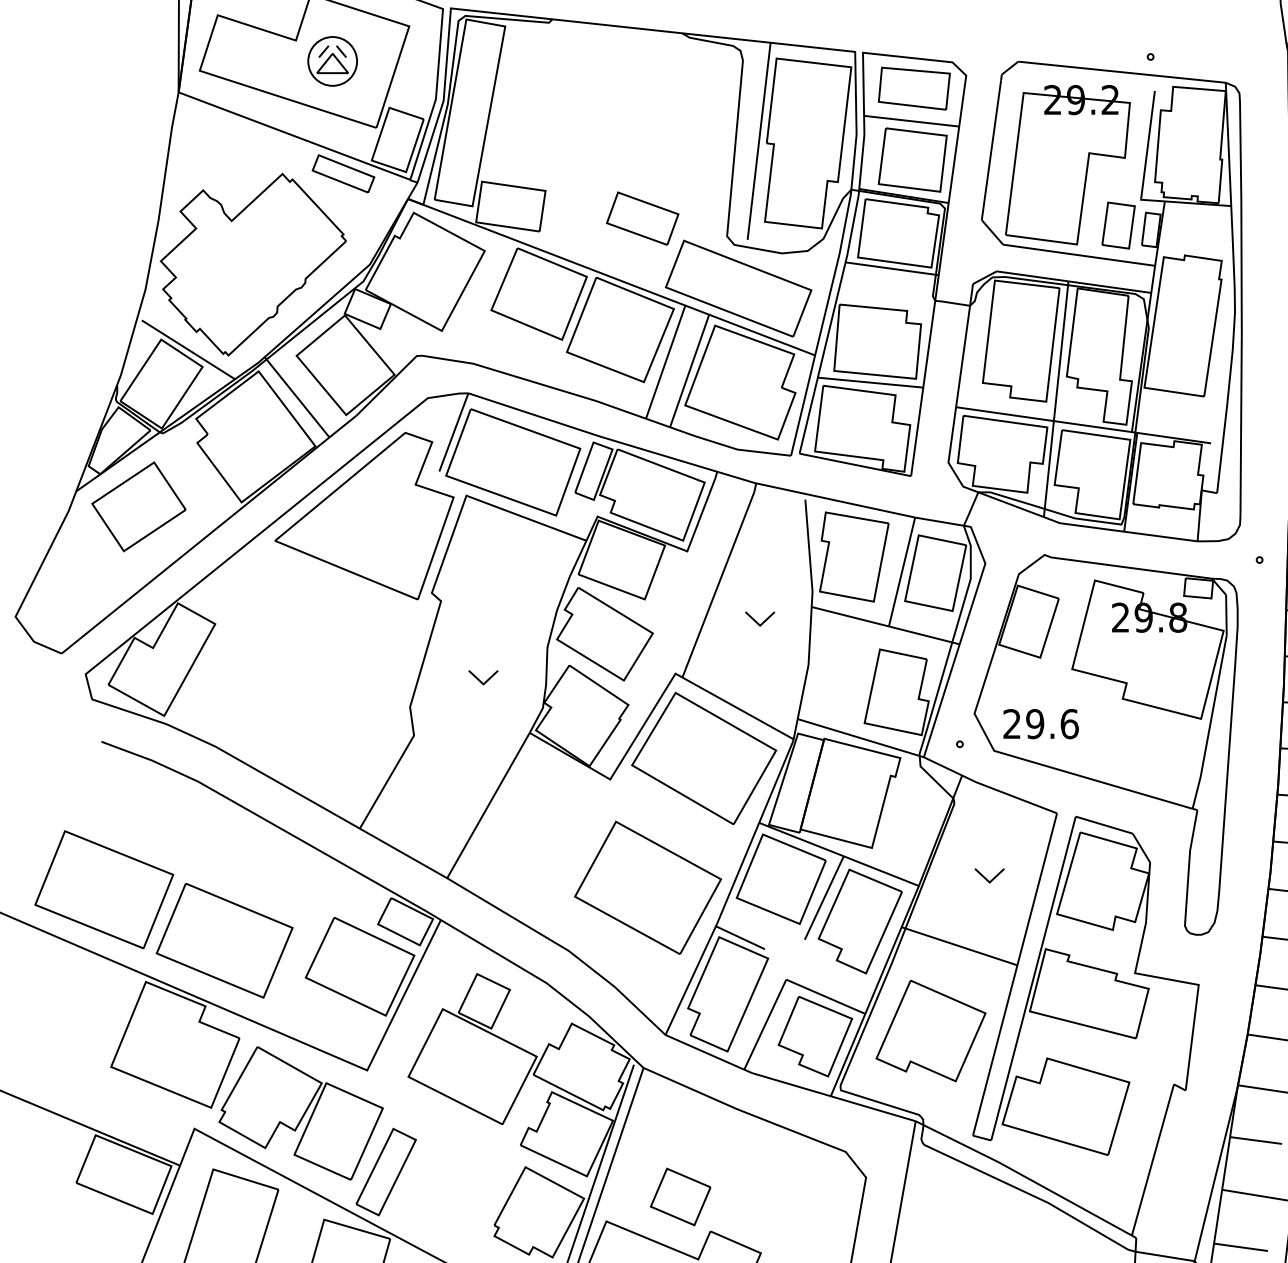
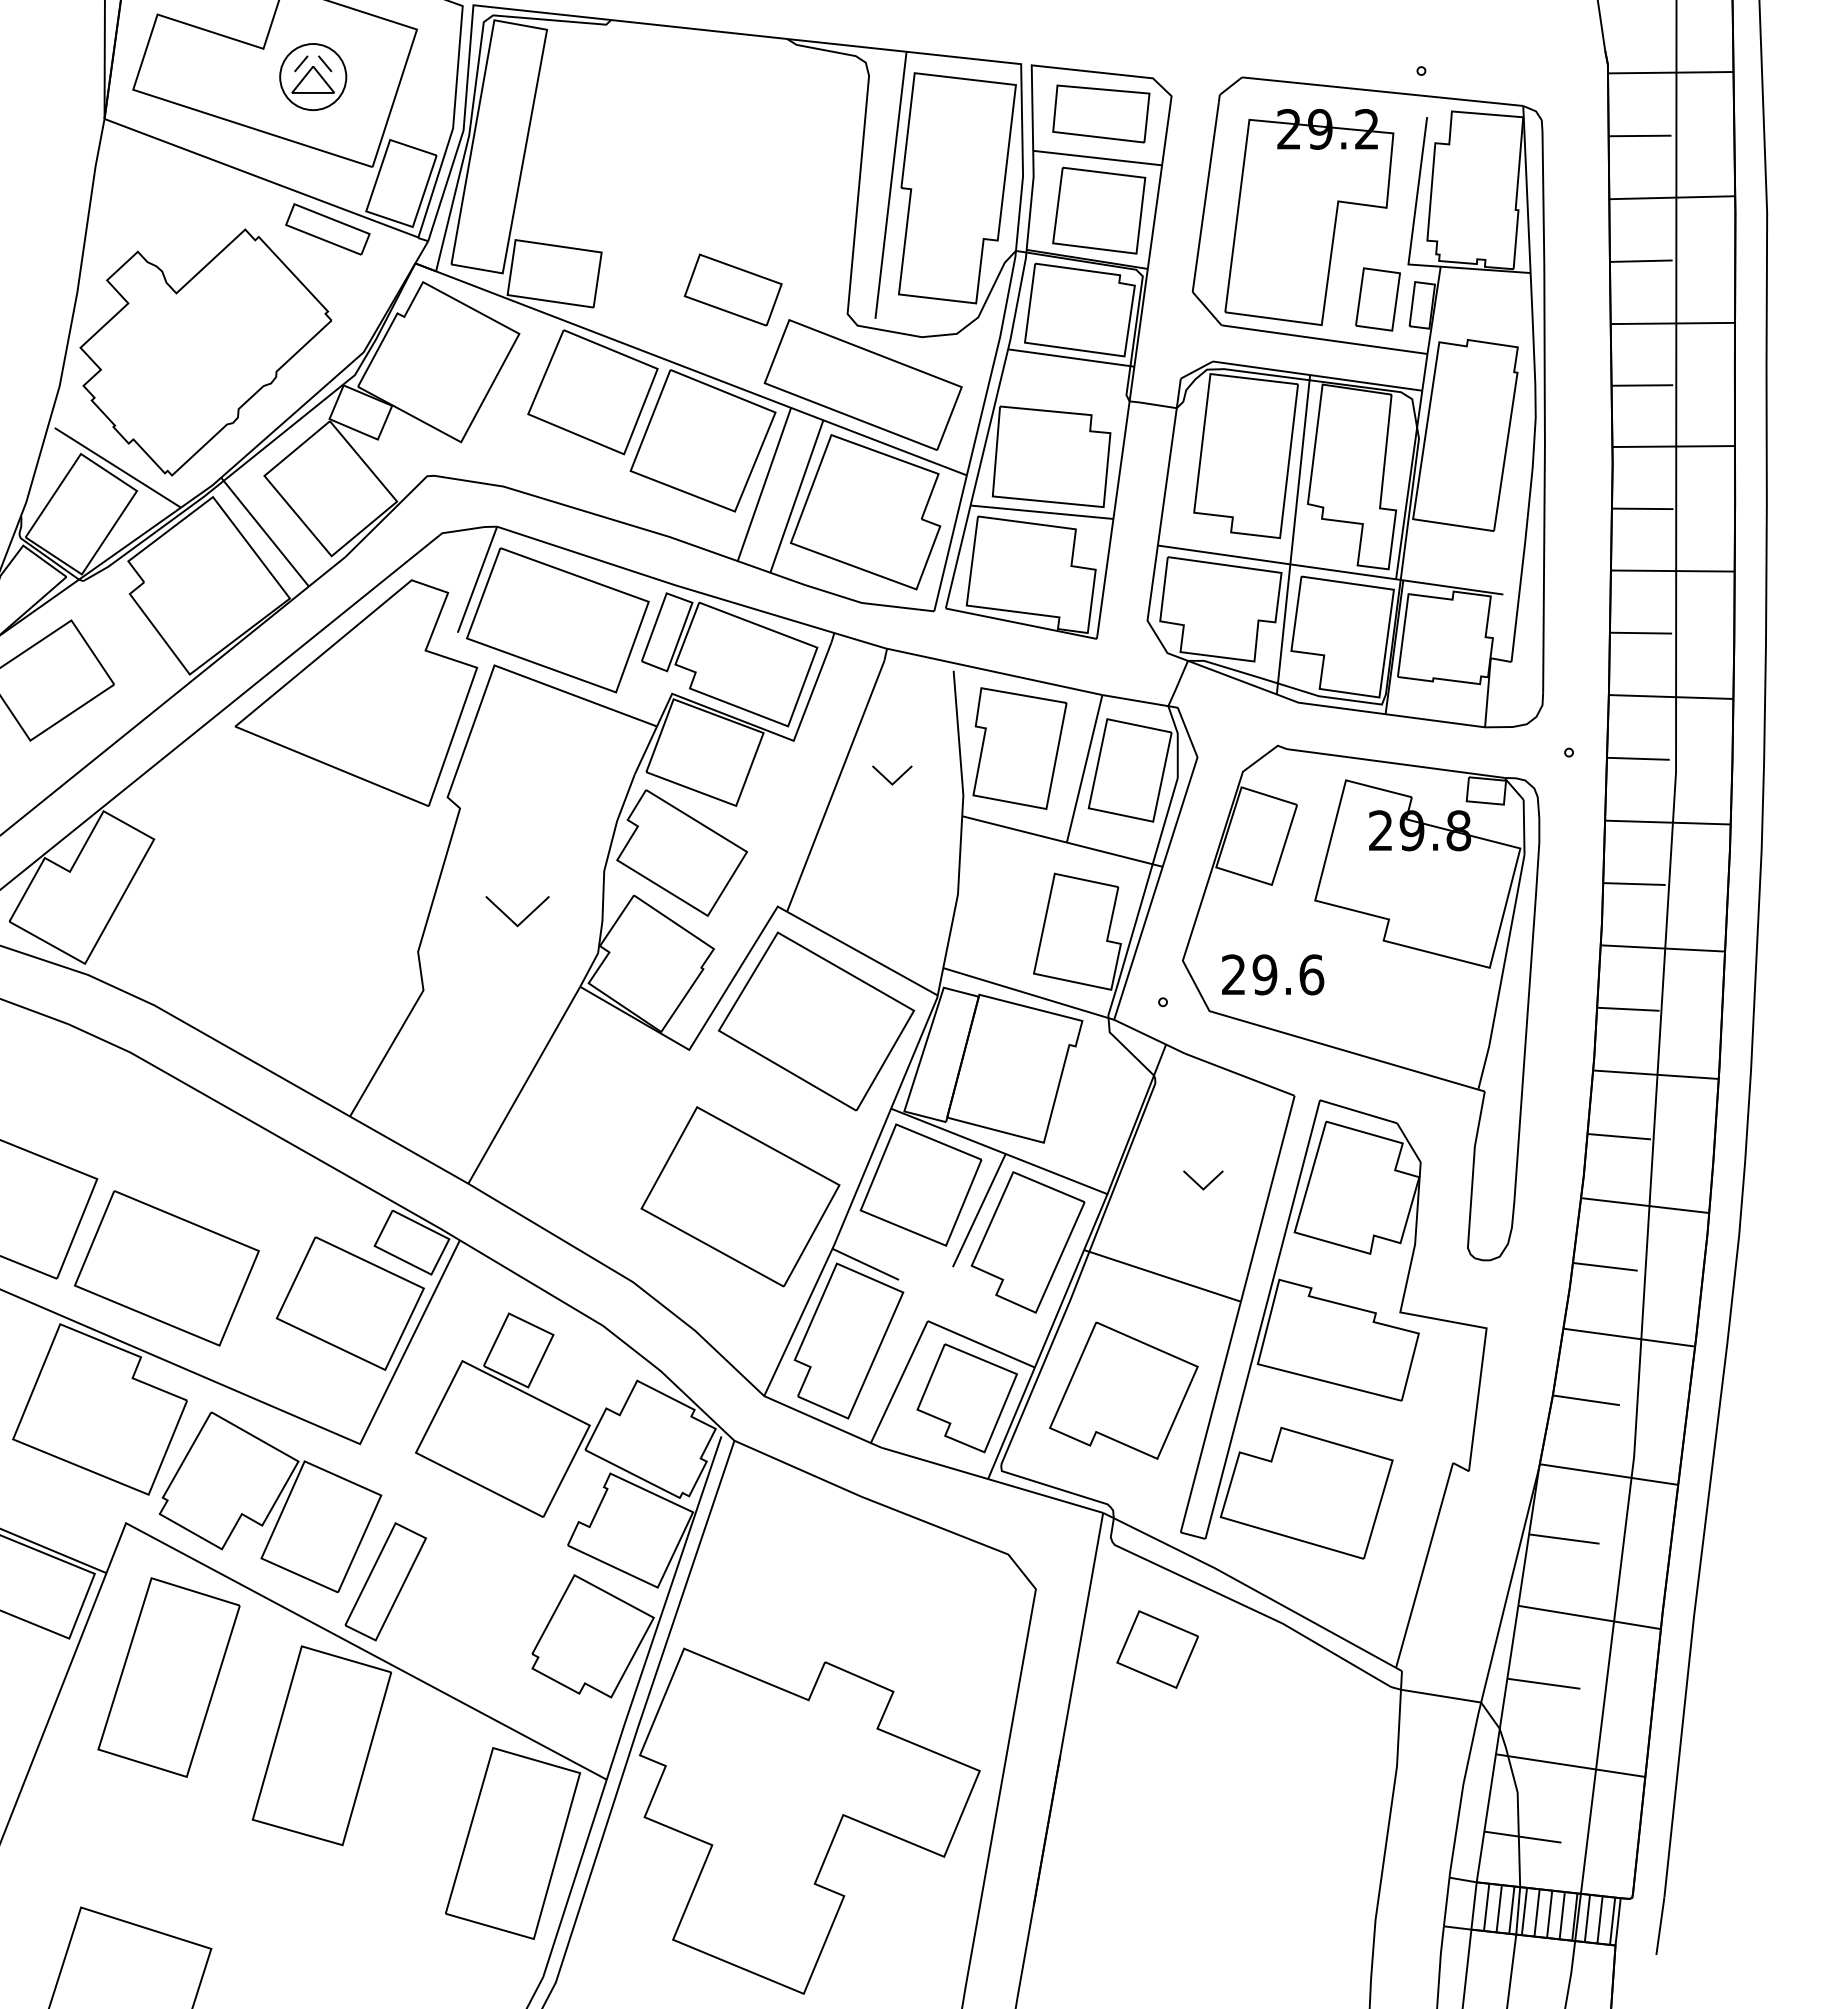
part: (760, 619) -> (892, 775), moved
part: (483, 678) -> (517, 912), size x1.6
part: (680, 1196) -> (1157, 1649), moved

